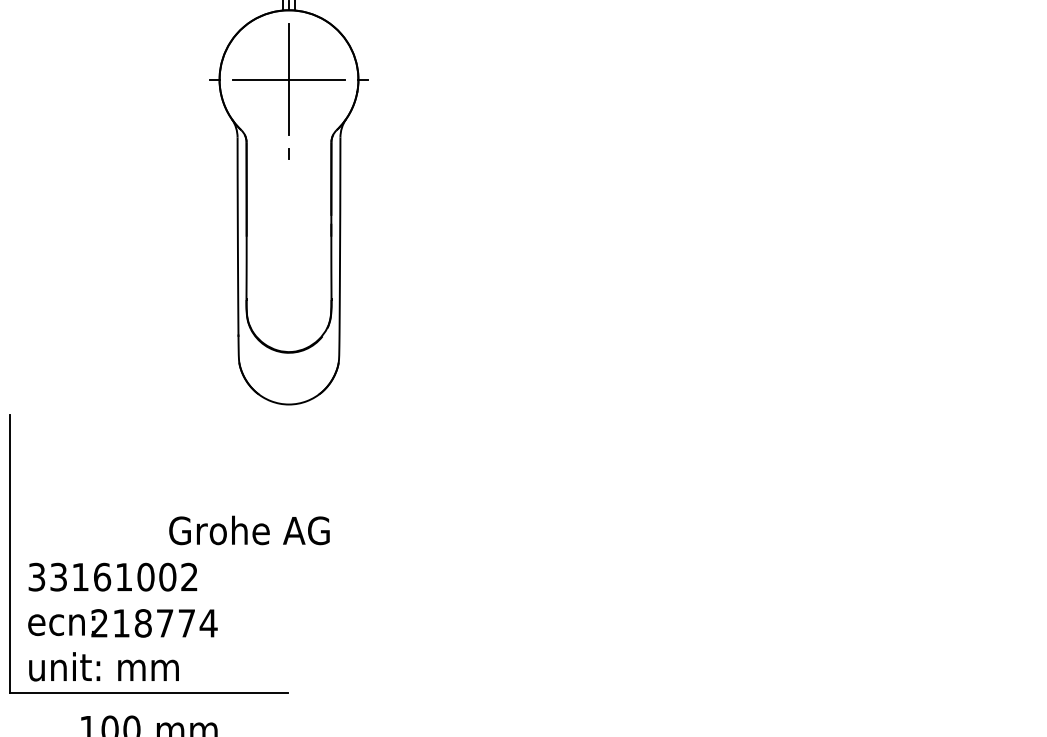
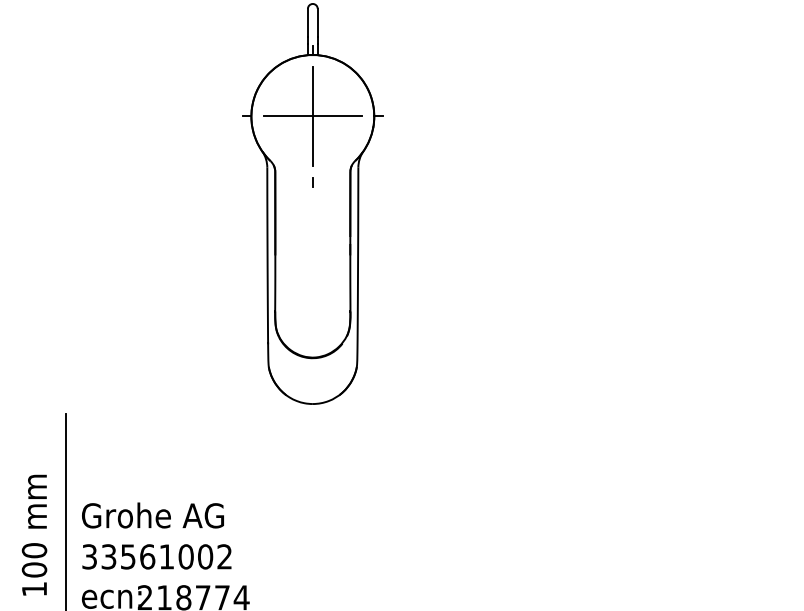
text: (249, 530) -> (153, 515), moved
text: (80, 577) -> (128, 557), 33161002 -> 33561002

